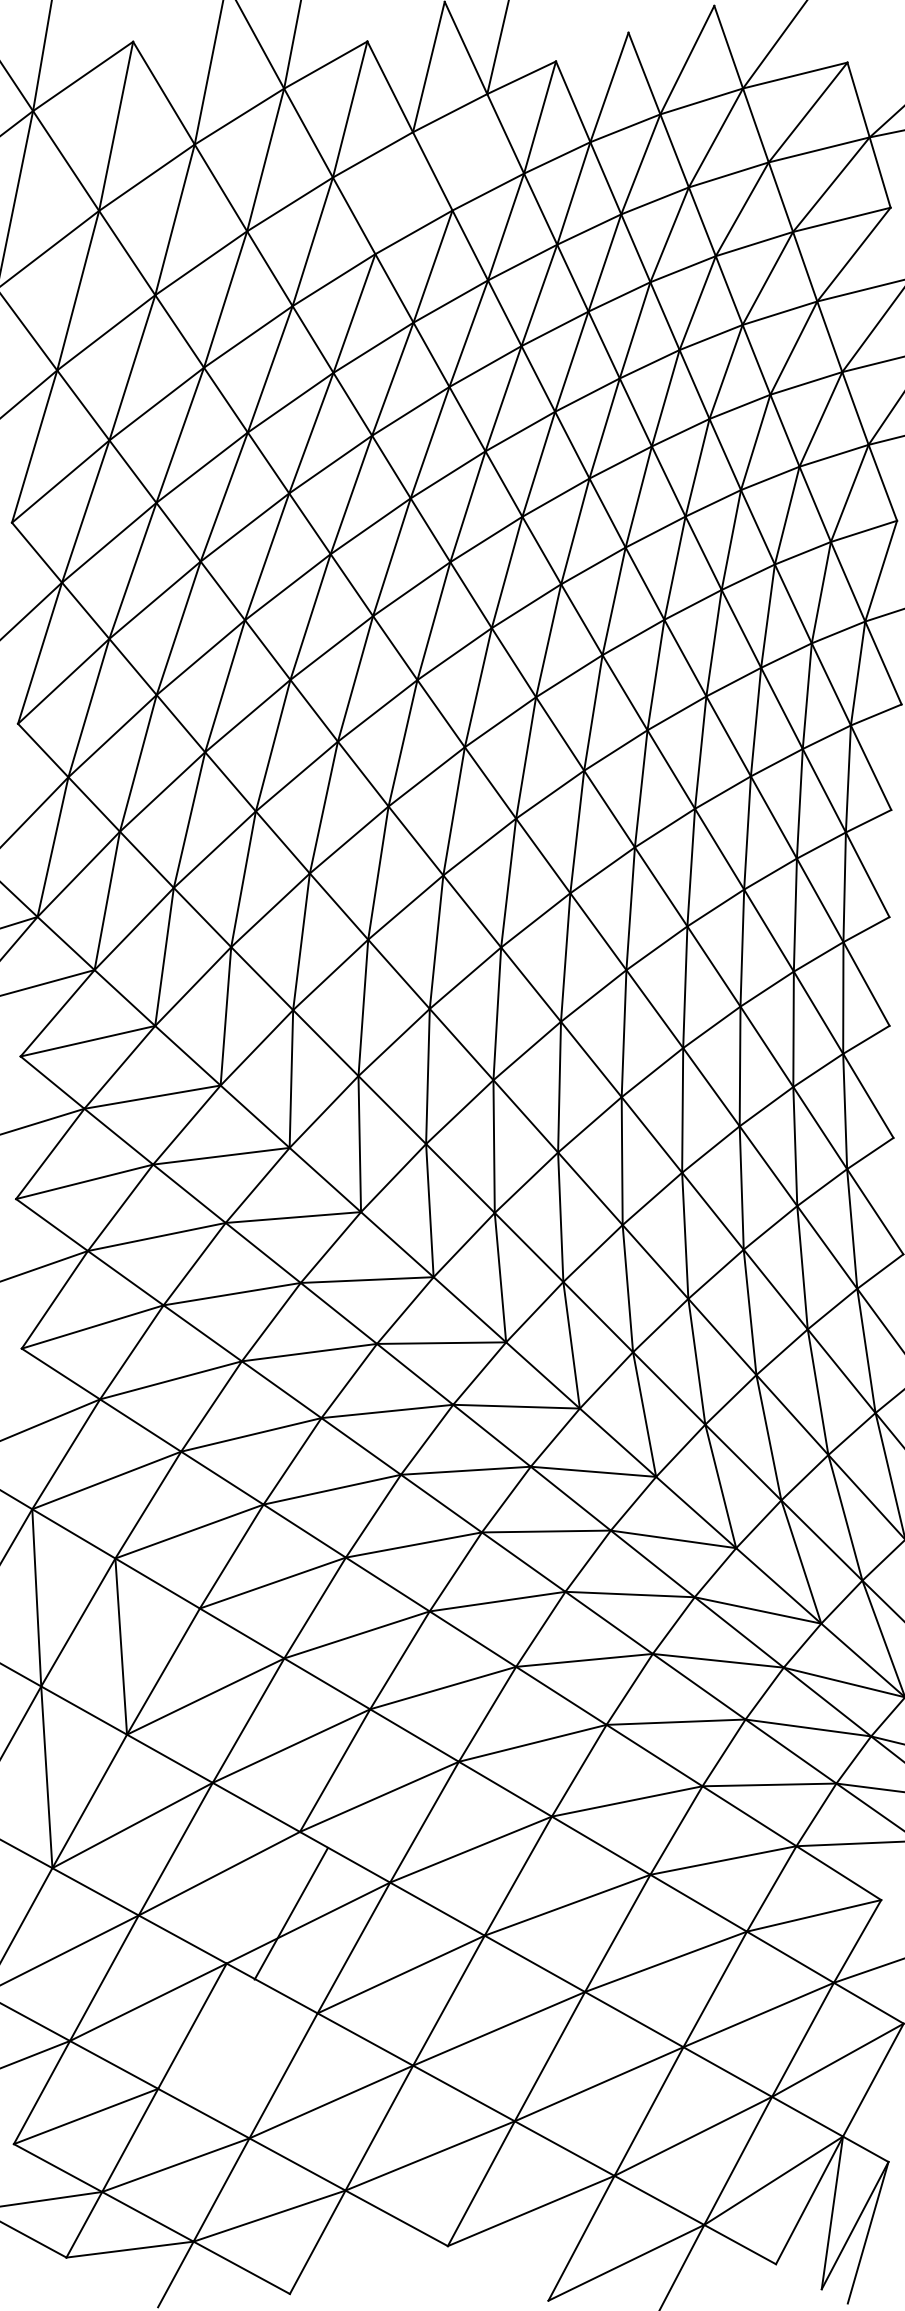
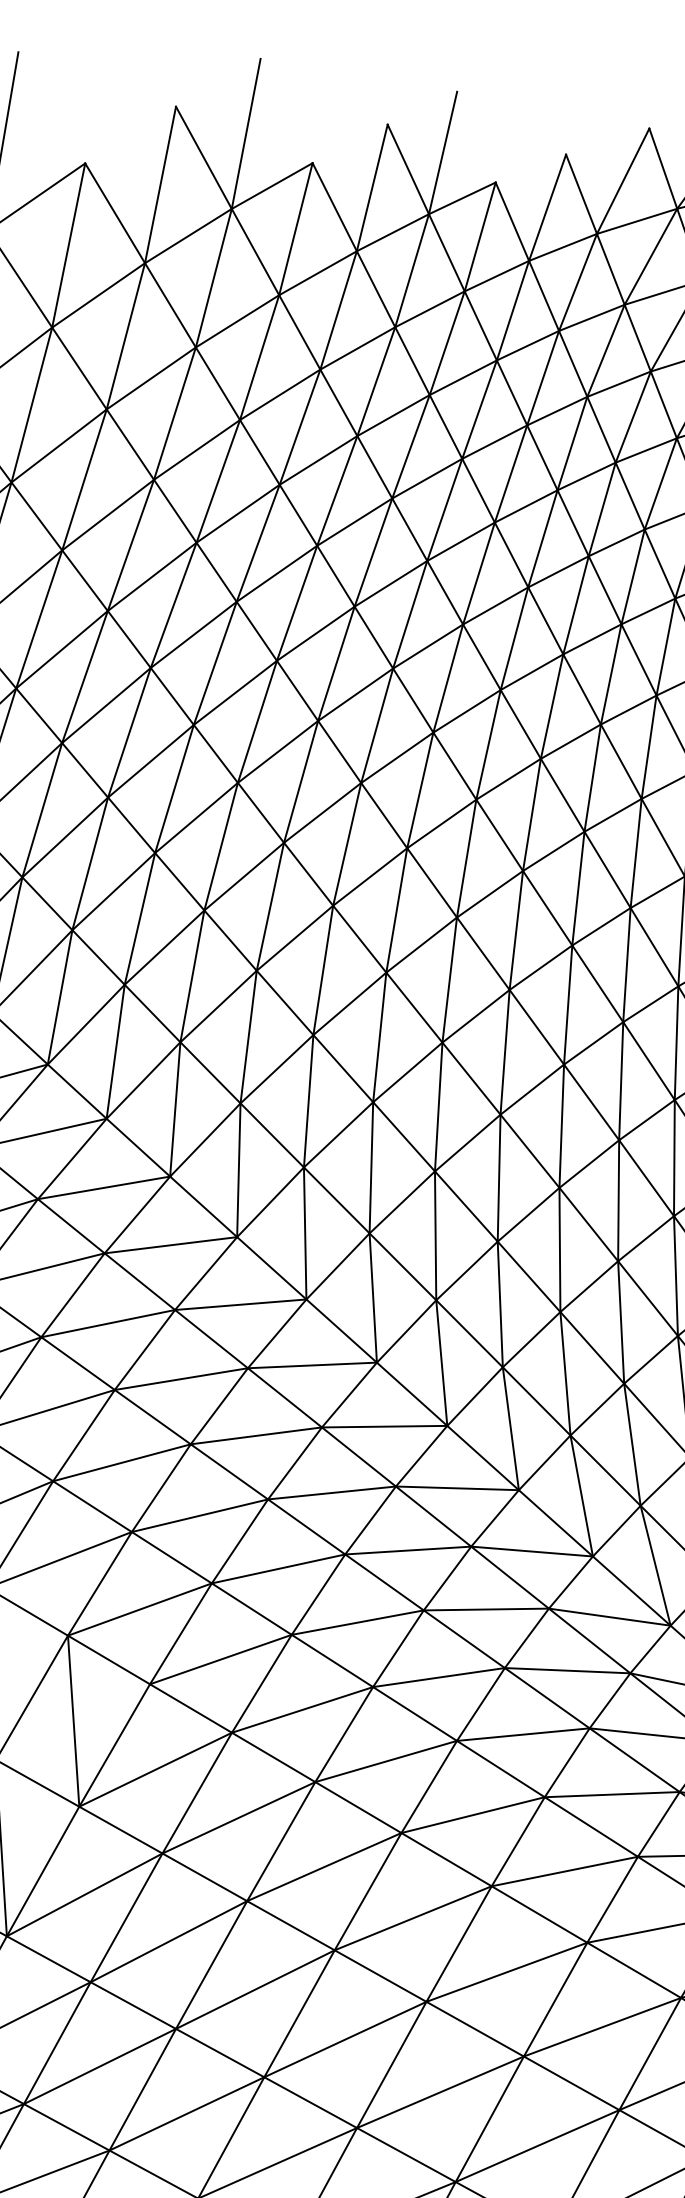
line: (469, 152) -> (411, 270), added
line: (394, 193) -> (338, 310), added
line: (290, 1913) -> (210, 1964), moved
line: (237, 2050) -> (186, 2113), added

